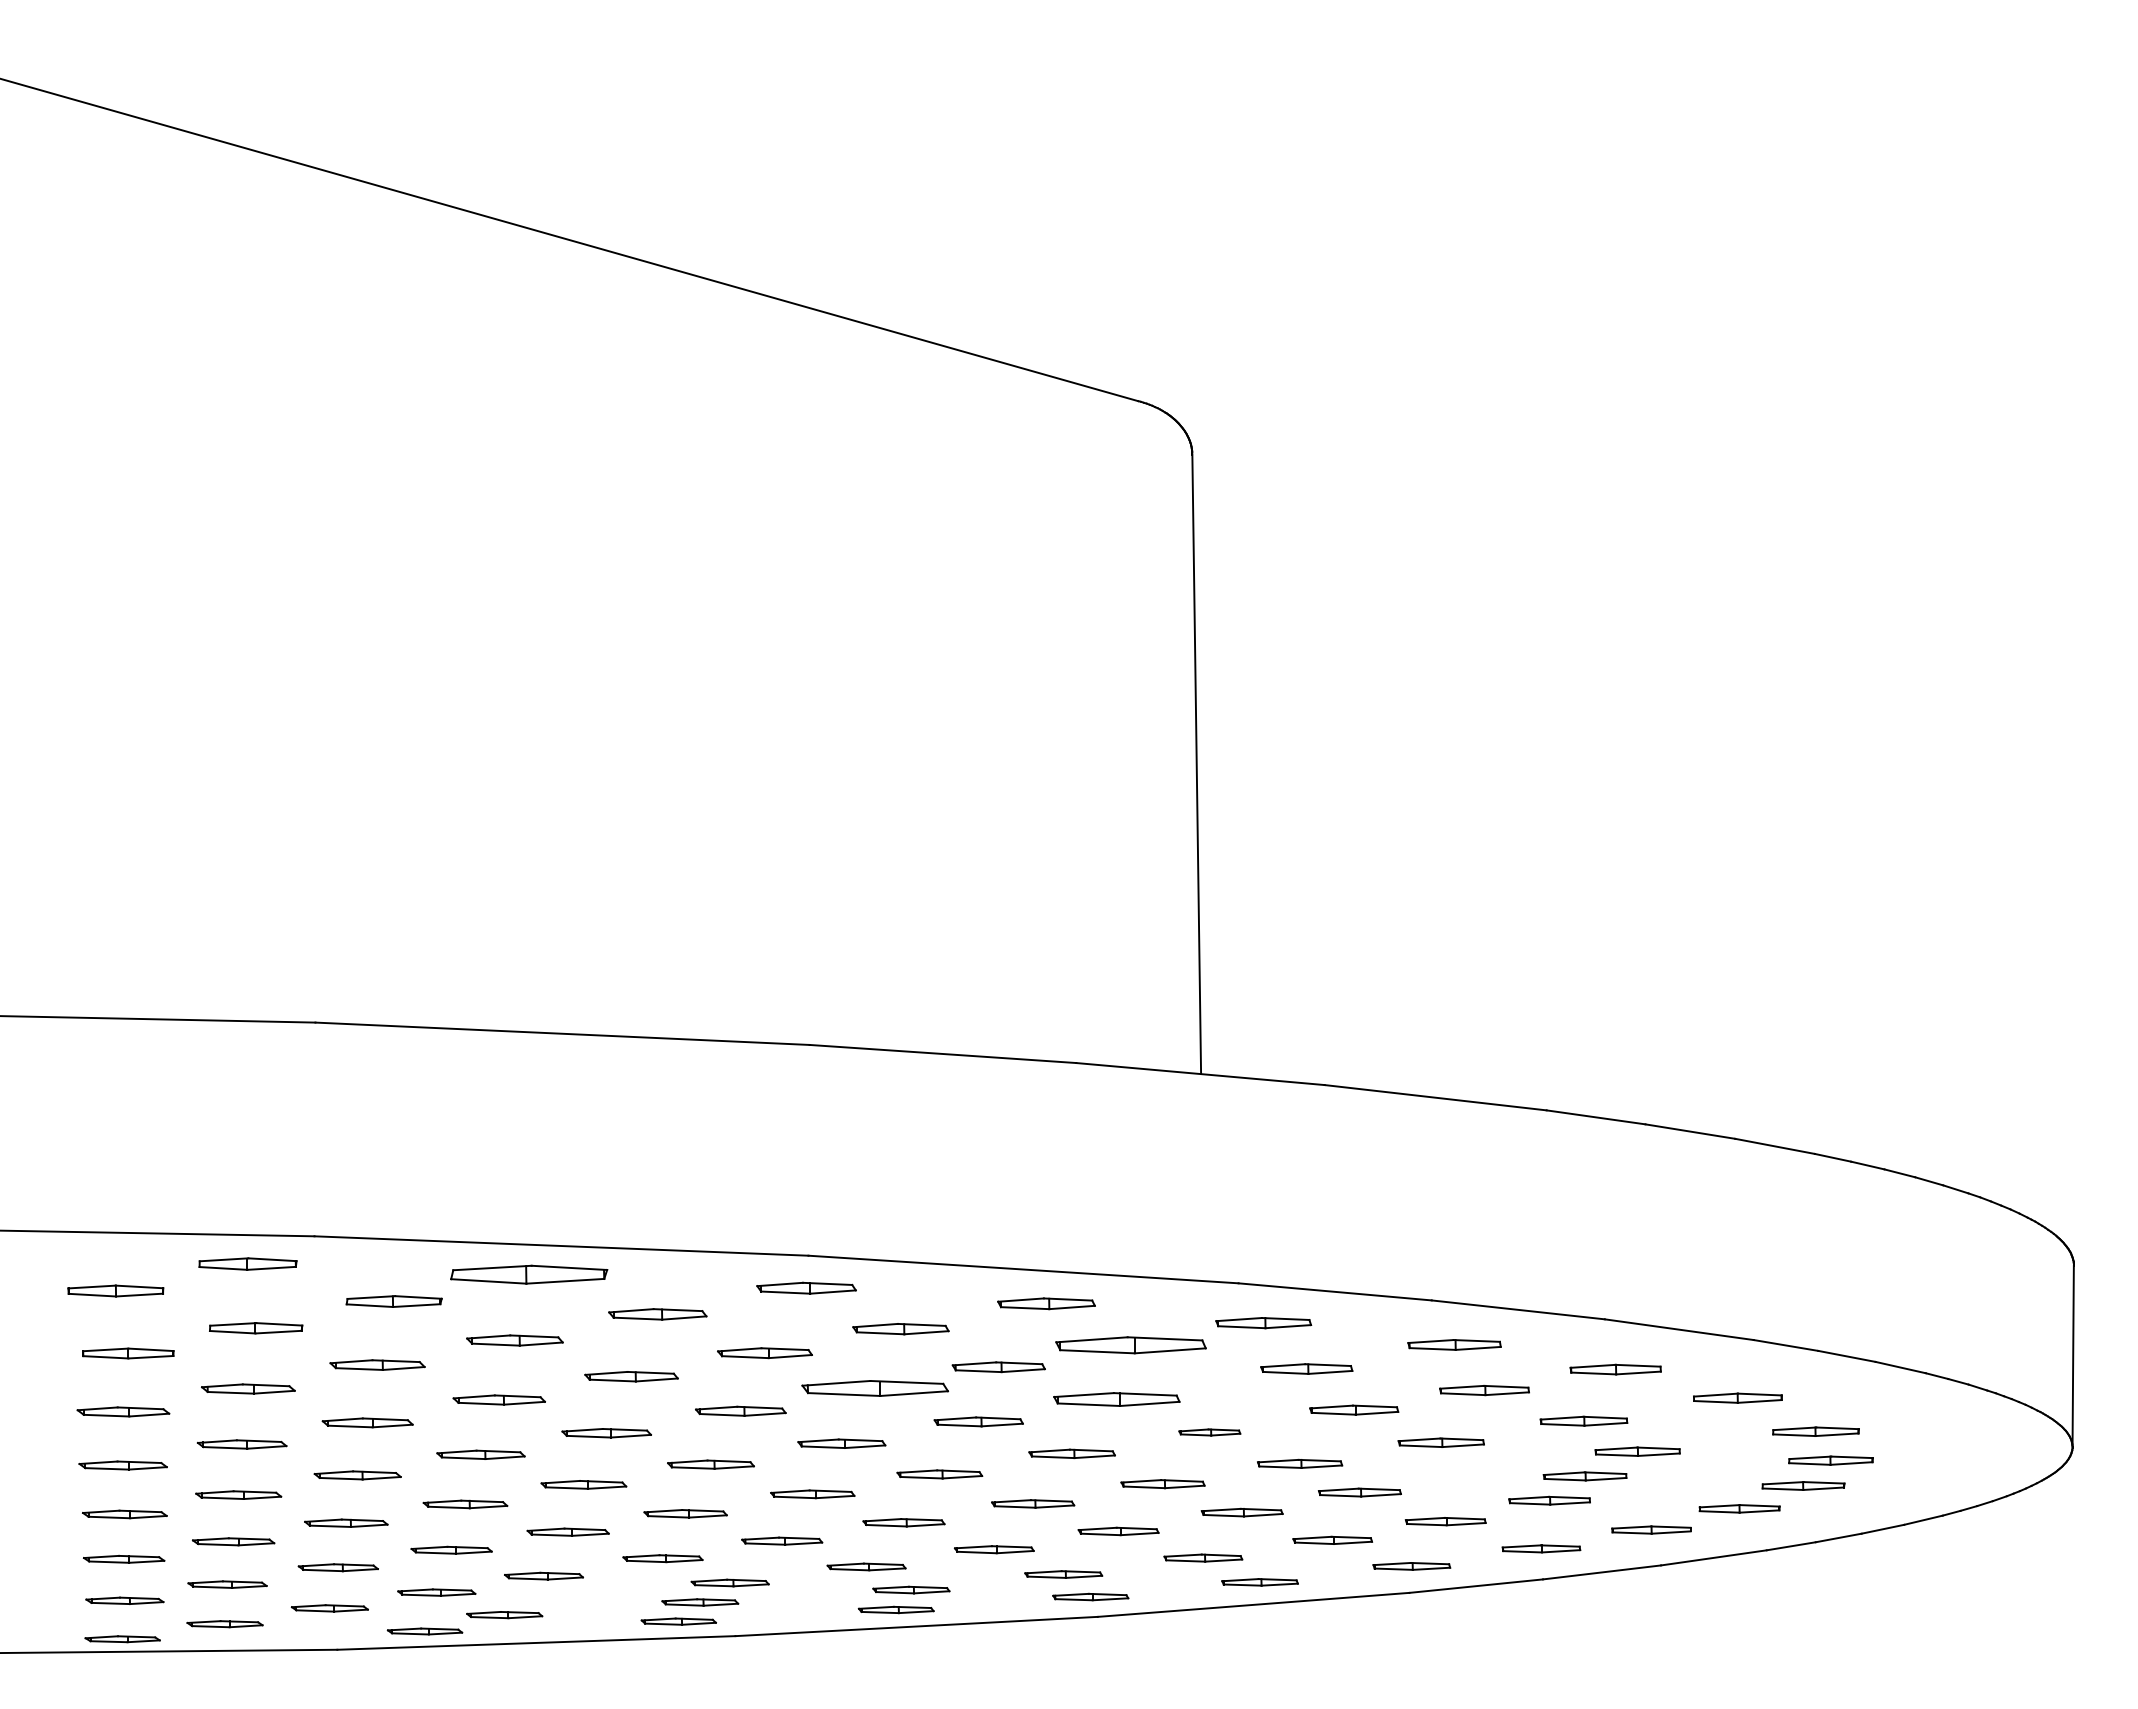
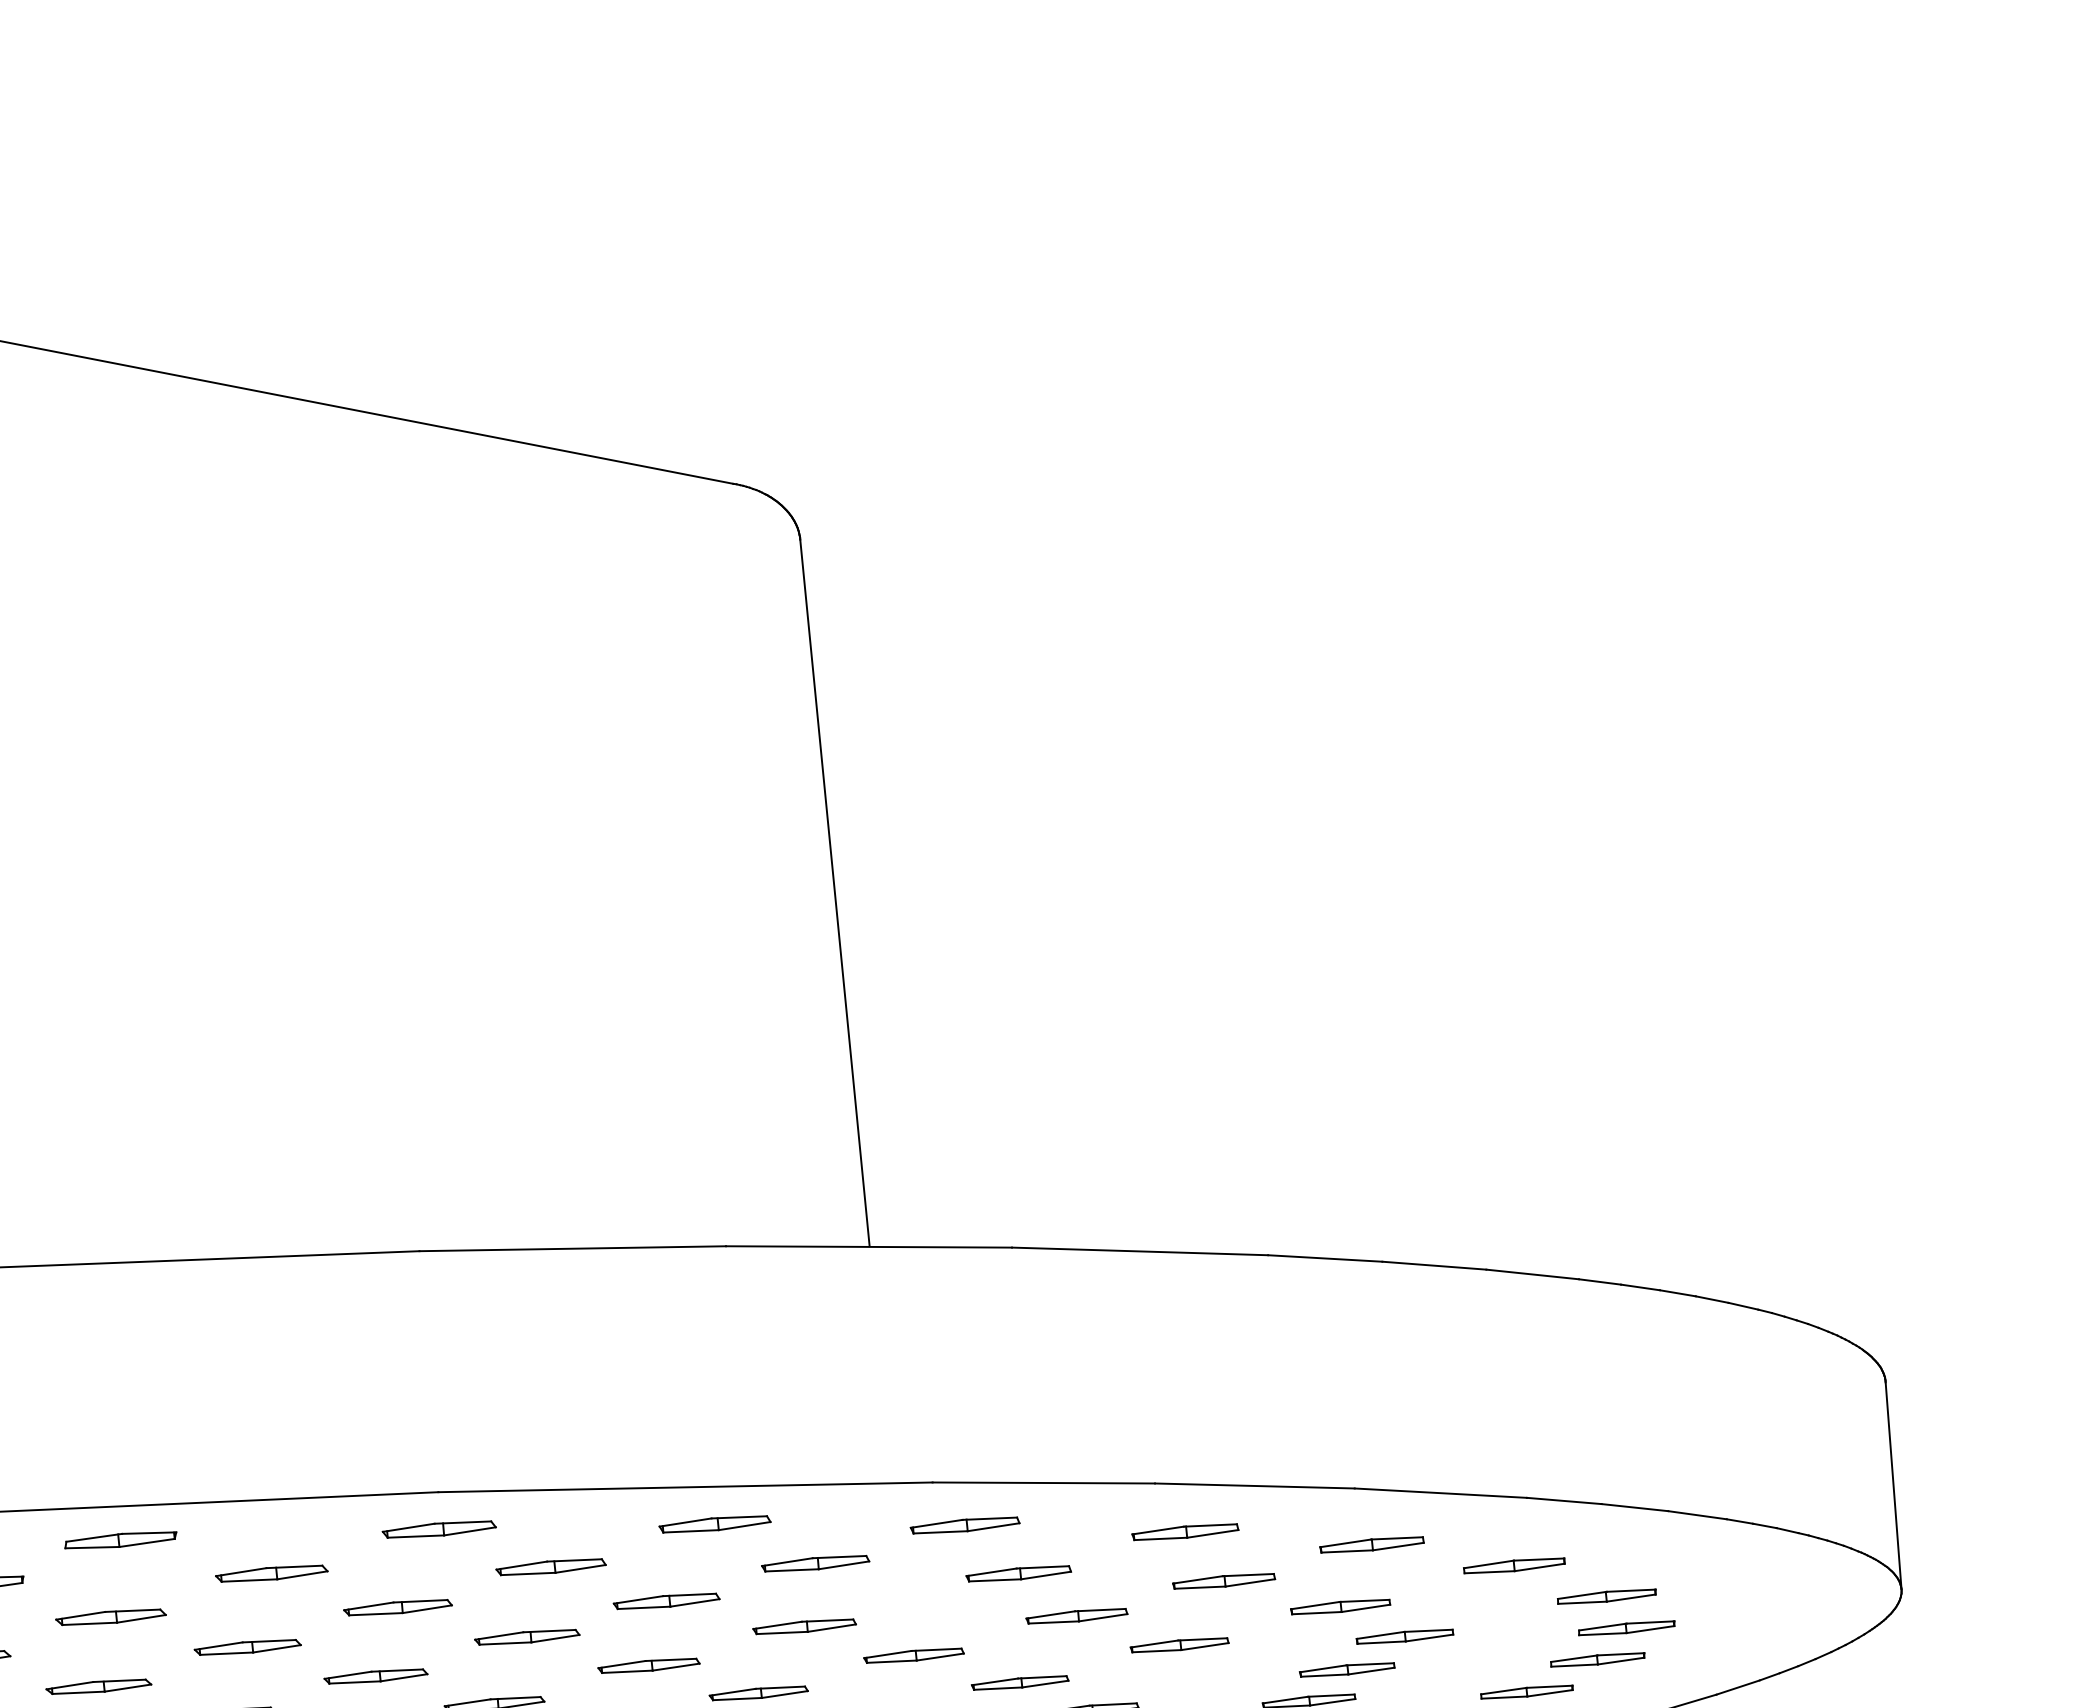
part: (528, 1273) -> (120, 1539), size x0.62
part: (1130, 1345) -> (815, 1563), size x0.62
part: (874, 1387) -> (526, 1636), size x0.62
part: (1116, 1398) -> (804, 1625), size x0.71
part: (1209, 1432) -> (913, 1655), size x1.43

